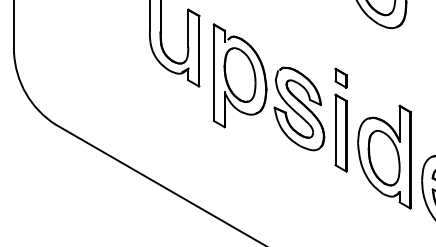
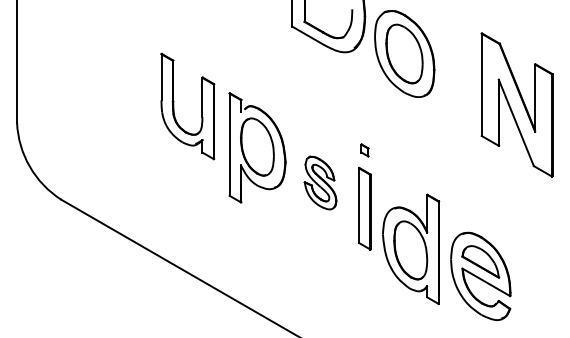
part: (340, 78) -> (364, 150), size x0.6
part: (299, 108) -> (320, 182), size x0.6
part: (384, 156) -> (411, 248), moved

